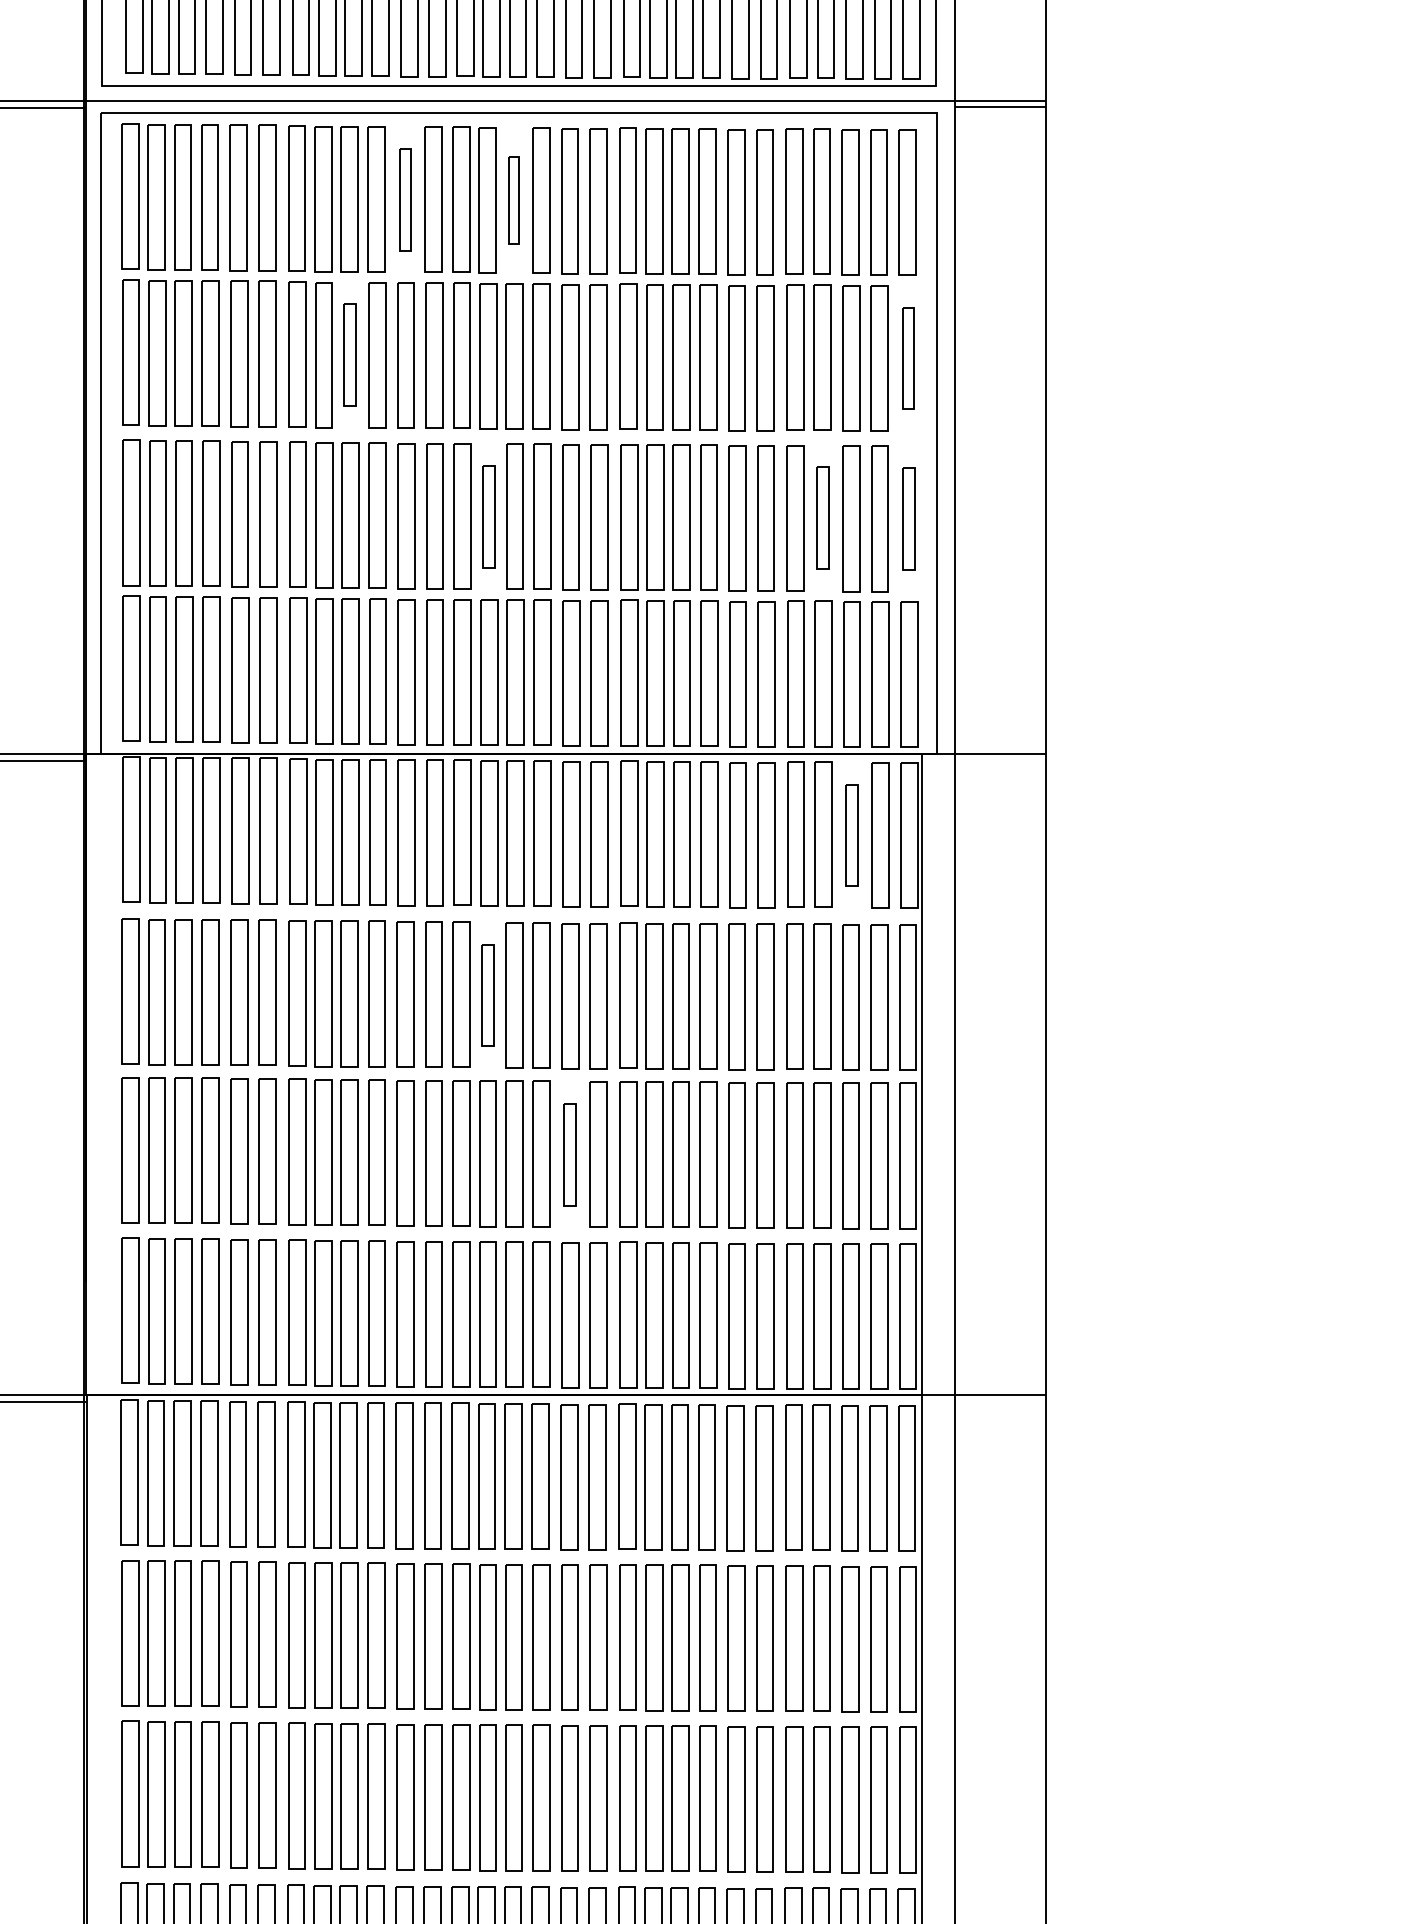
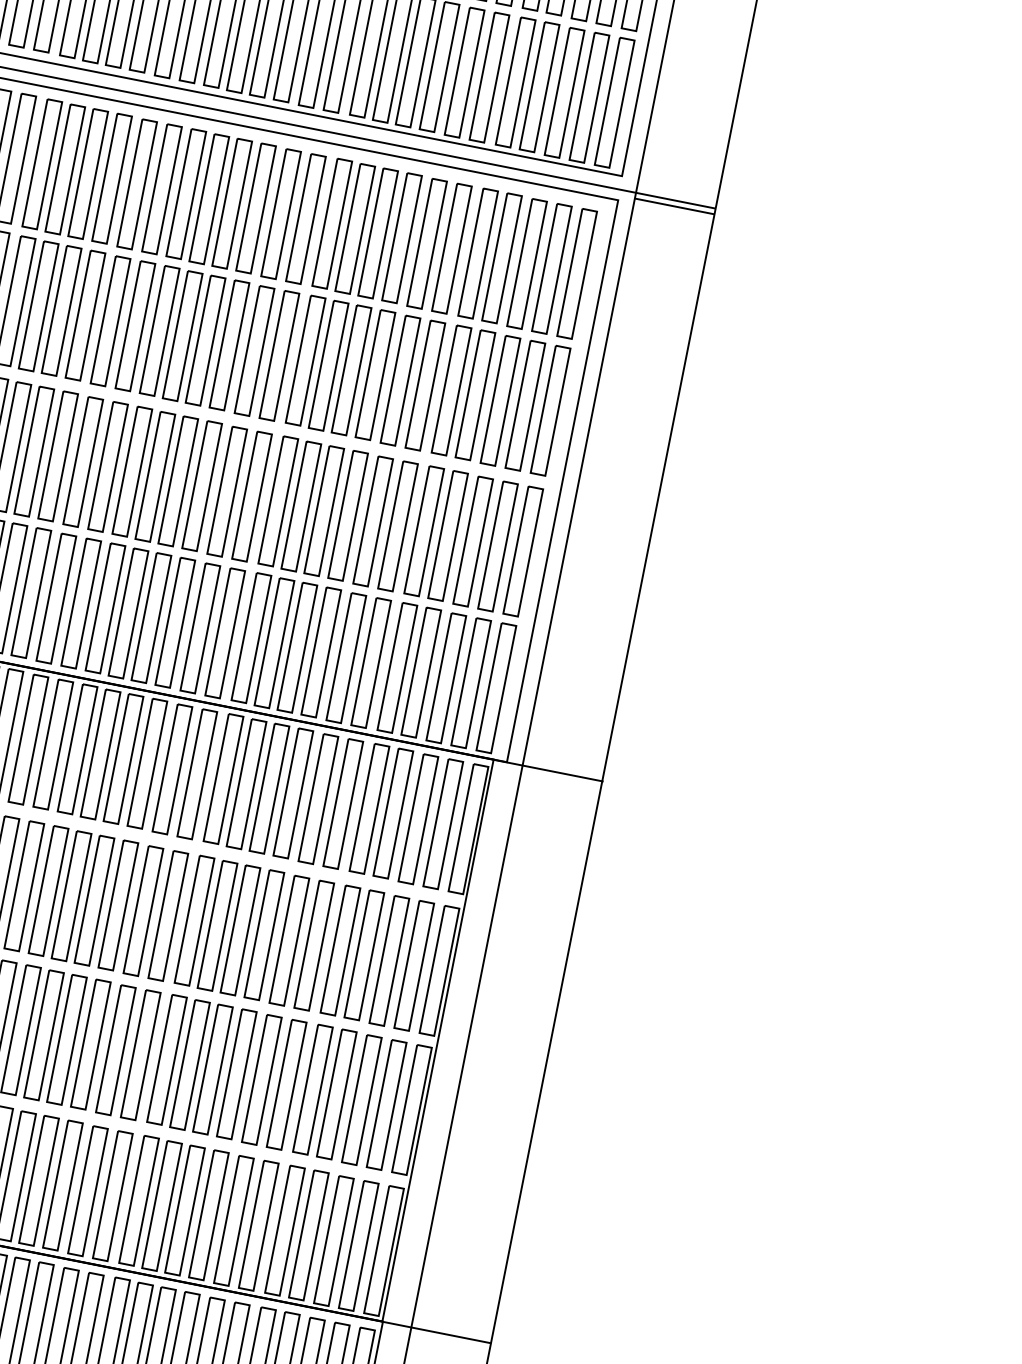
part: (405, 199) -> (137, 184), size x1.43
part: (513, 200) -> (231, 203), size x1.67
part: (349, 355) -> (61, 311), size x1.43
part: (908, 358) -> (550, 410), size x1.43
part: (488, 516) -> (155, 476), size x1.43
part: (822, 518) -> (447, 536), size x1.43
part: (908, 518) -> (522, 551), size x1.43
part: (851, 835) -> (417, 819), size x1.43
part: (487, 995) -> (71, 896), size x1.43
part: (570, 1154) -> (116, 1050), size x1.43

